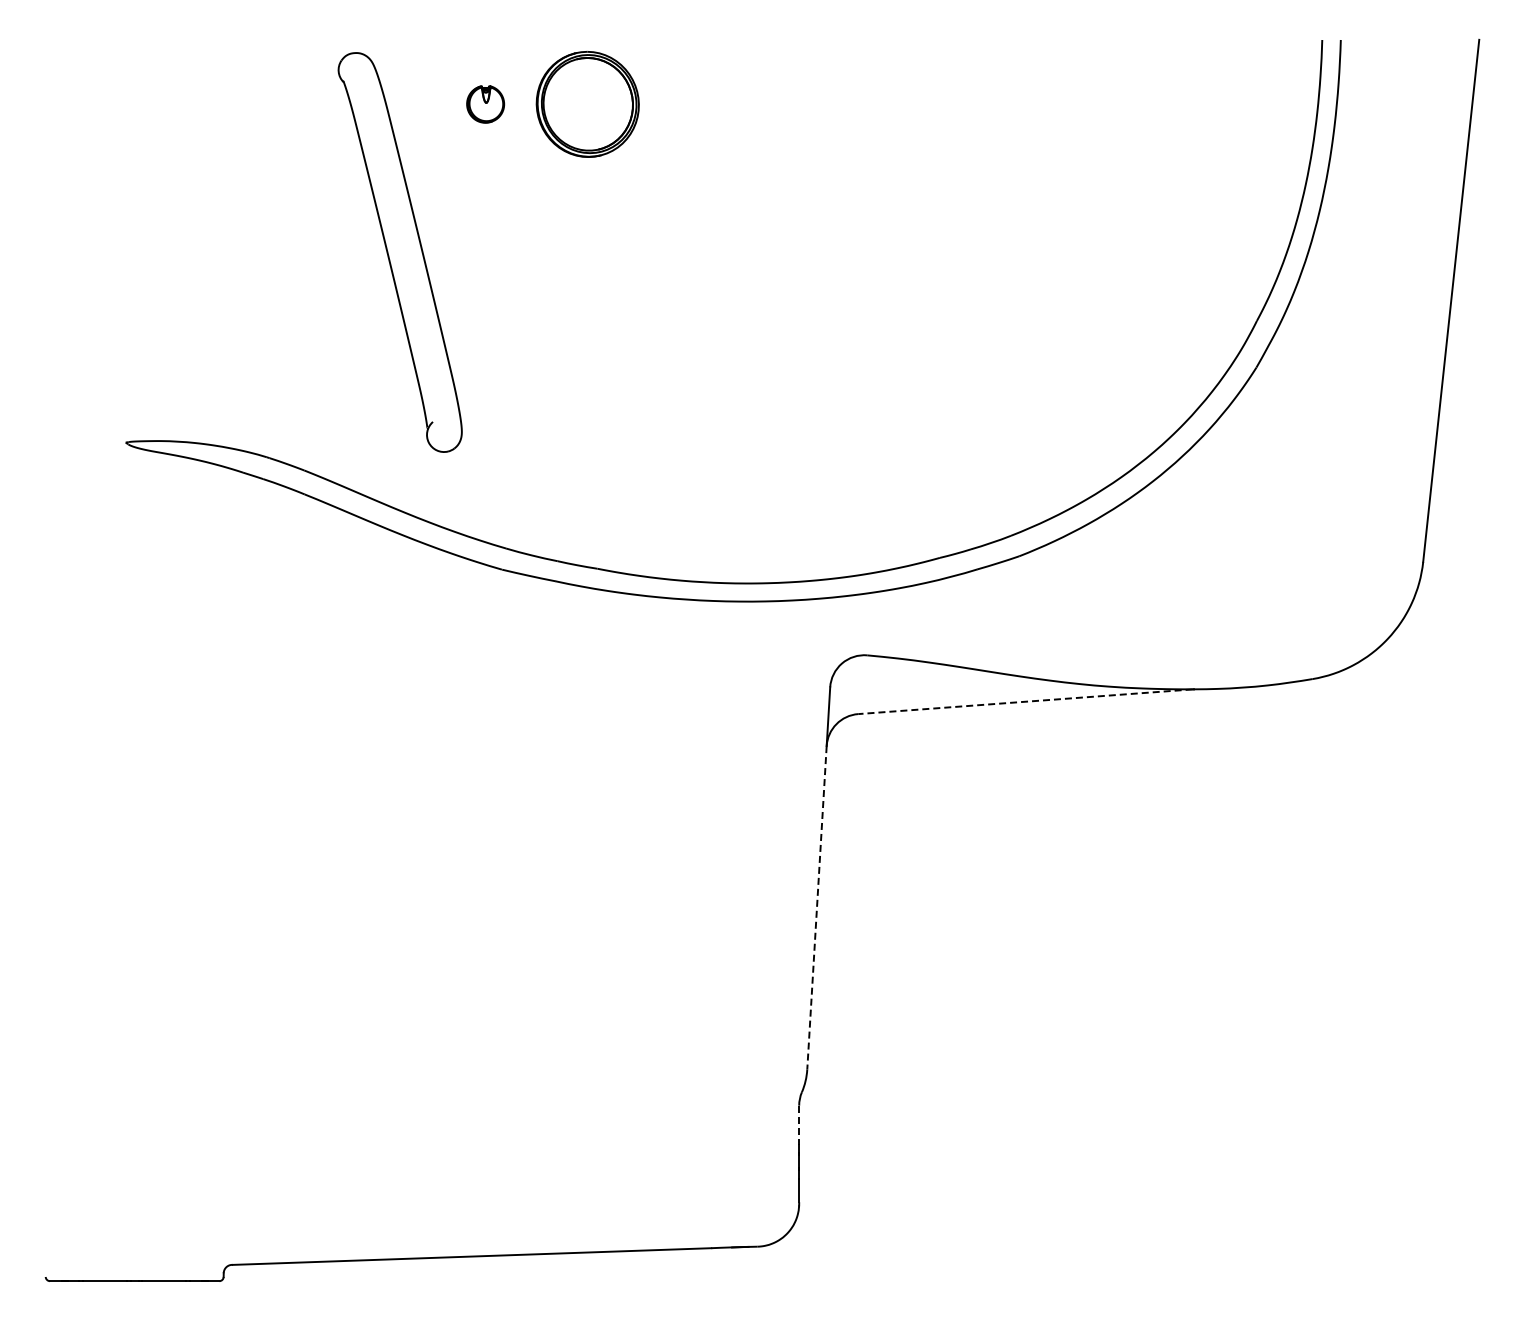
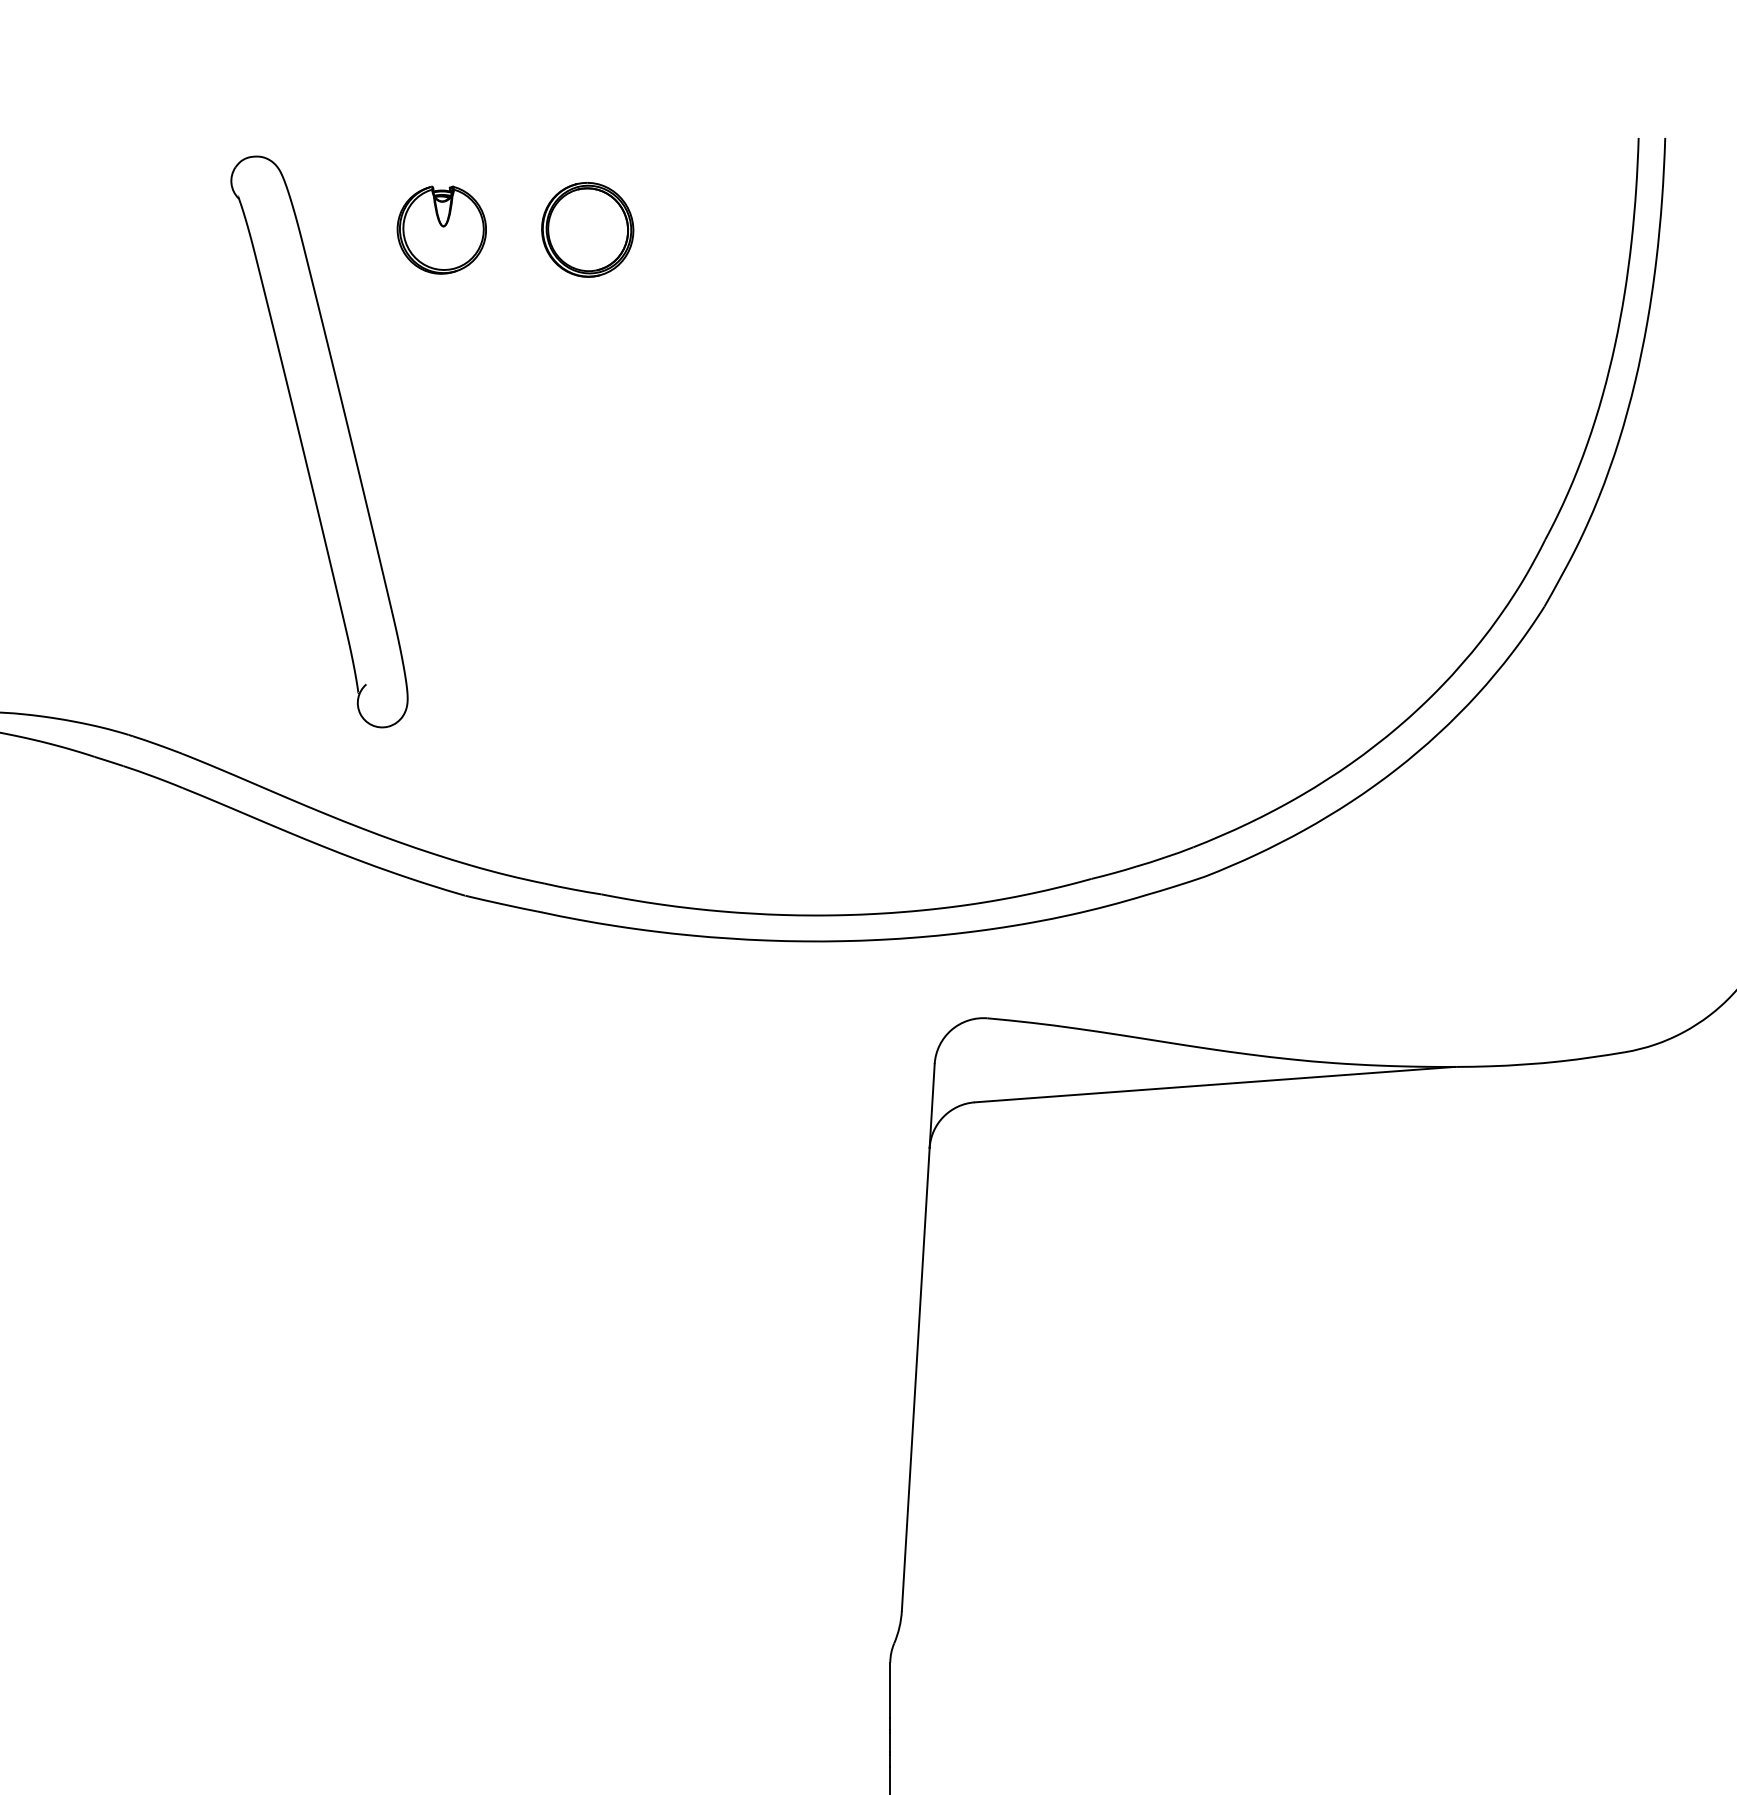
part: (587, 103) -> (587, 228), size x0.62
part: (485, 104) -> (441, 230), size x1.67
line: (1025, 701) -> (1214, 1084), dashed -> solid
line: (816, 908) -> (915, 1380), dashed -> solid
line: (799, 1125) -> (890, 1690), dashed -> solid

